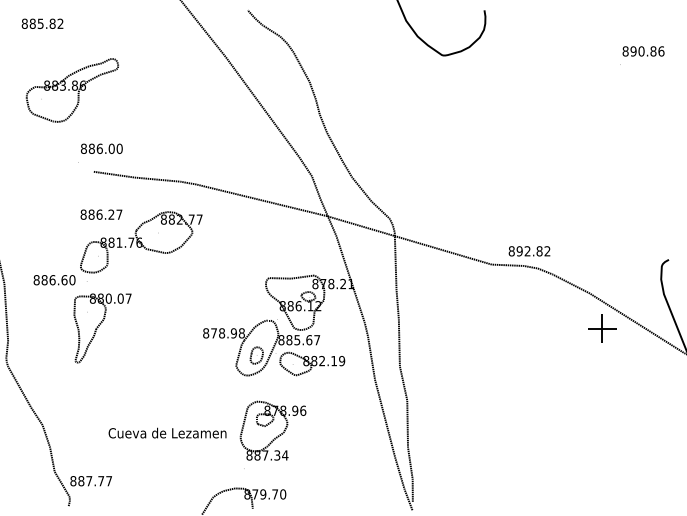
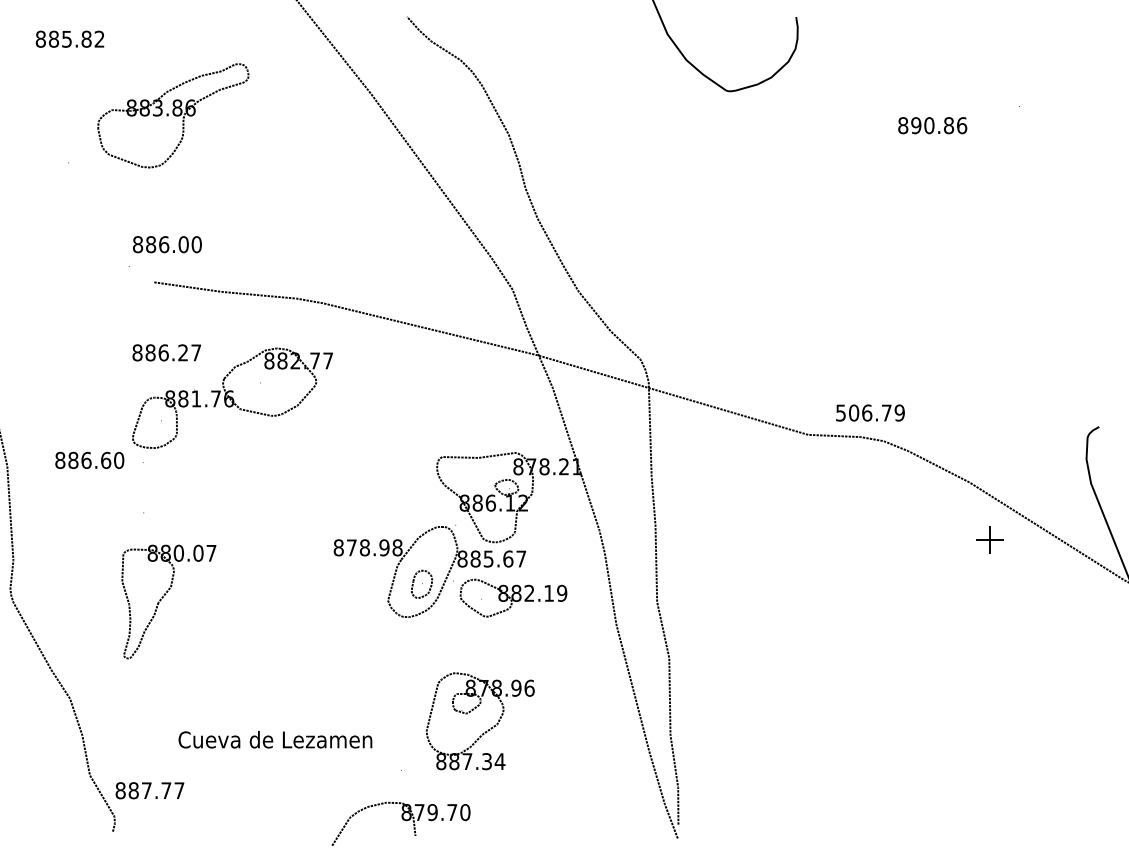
text: (643, 51) -> (932, 125), moved
part: (71, 90) -> (171, 115), moved
text: (529, 251) -> (870, 413), 892.82 -> 506.79
part: (102, 328) -> (168, 602), moved
part: (602, 328) -> (990, 539), size x0.6
part: (272, 430) -> (479, 720), moved
text: (167, 432) -> (275, 738), moved

